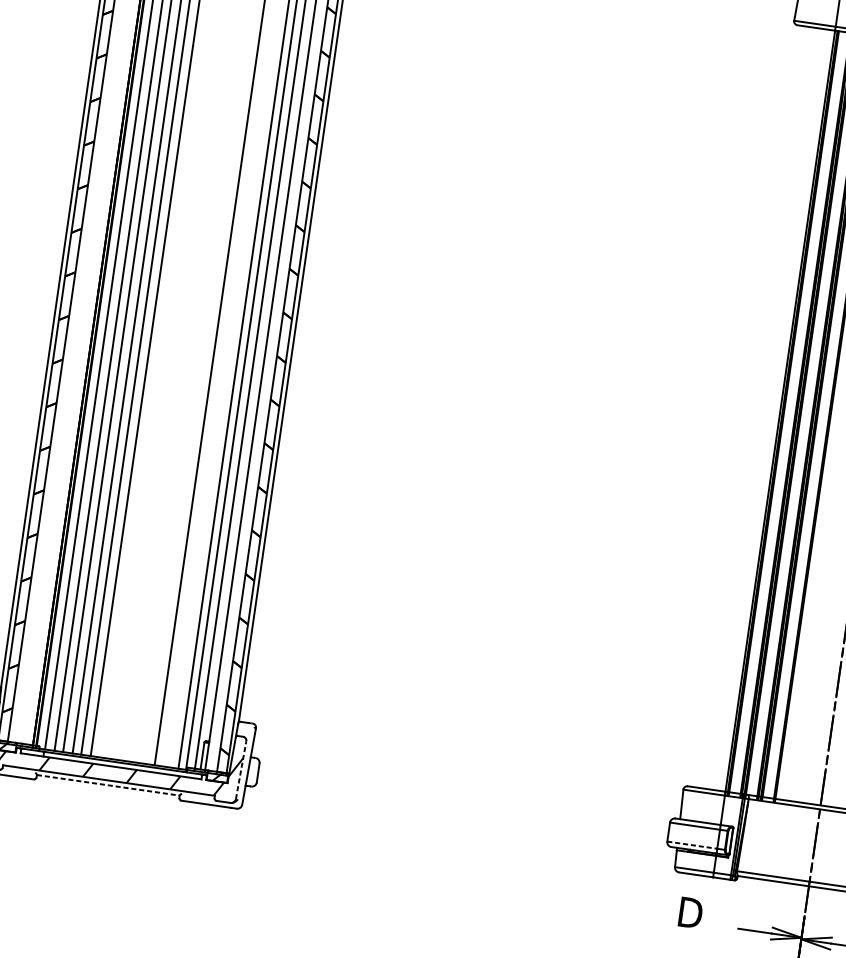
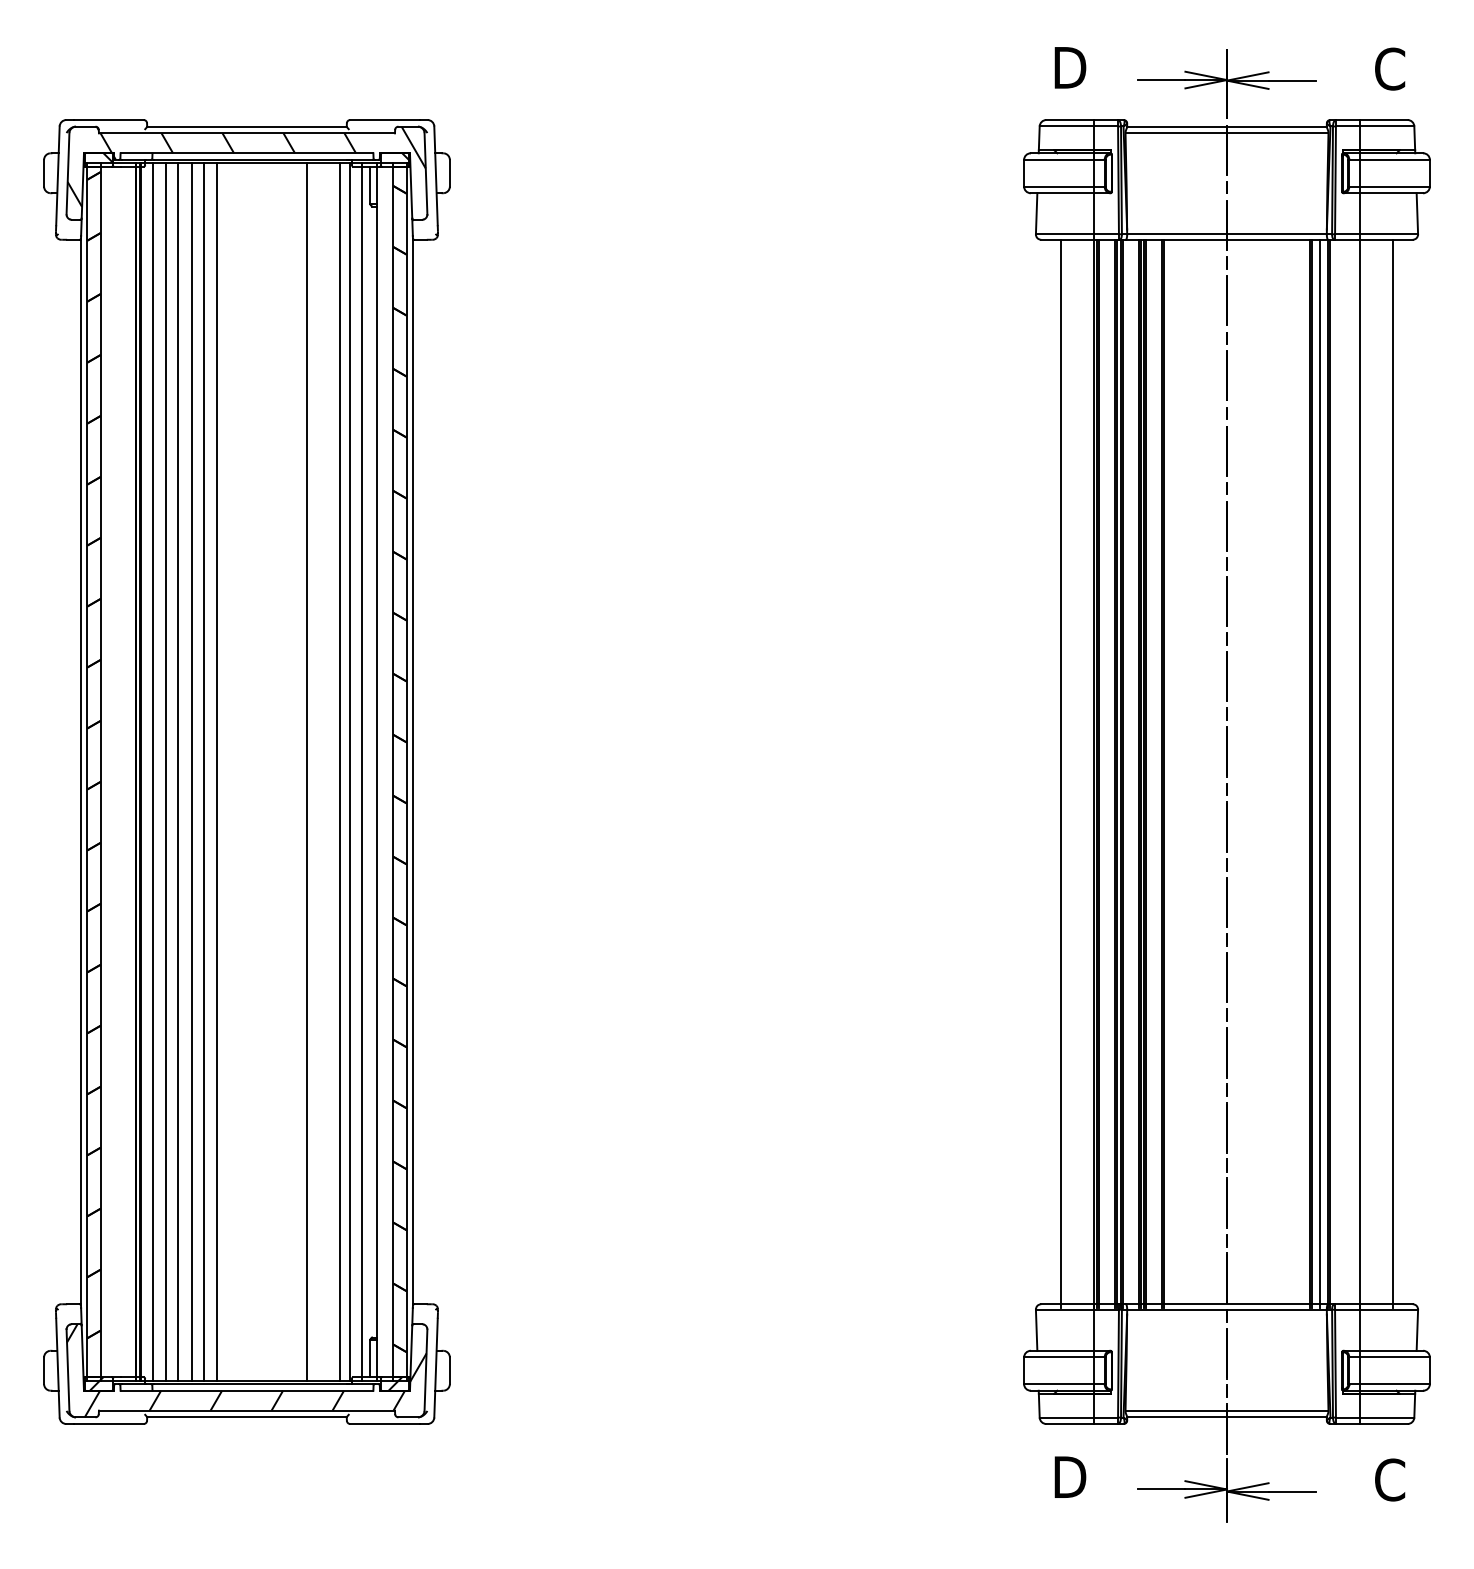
line: (756, 408) -> (1060, 773), added
line: (240, 770) -> (425, 1370), dashed -> solid
line: (107, 785) -> (246, 1417), dashed -> solid
line: (692, 845) -> (1059, 1384), dashed -> solid

